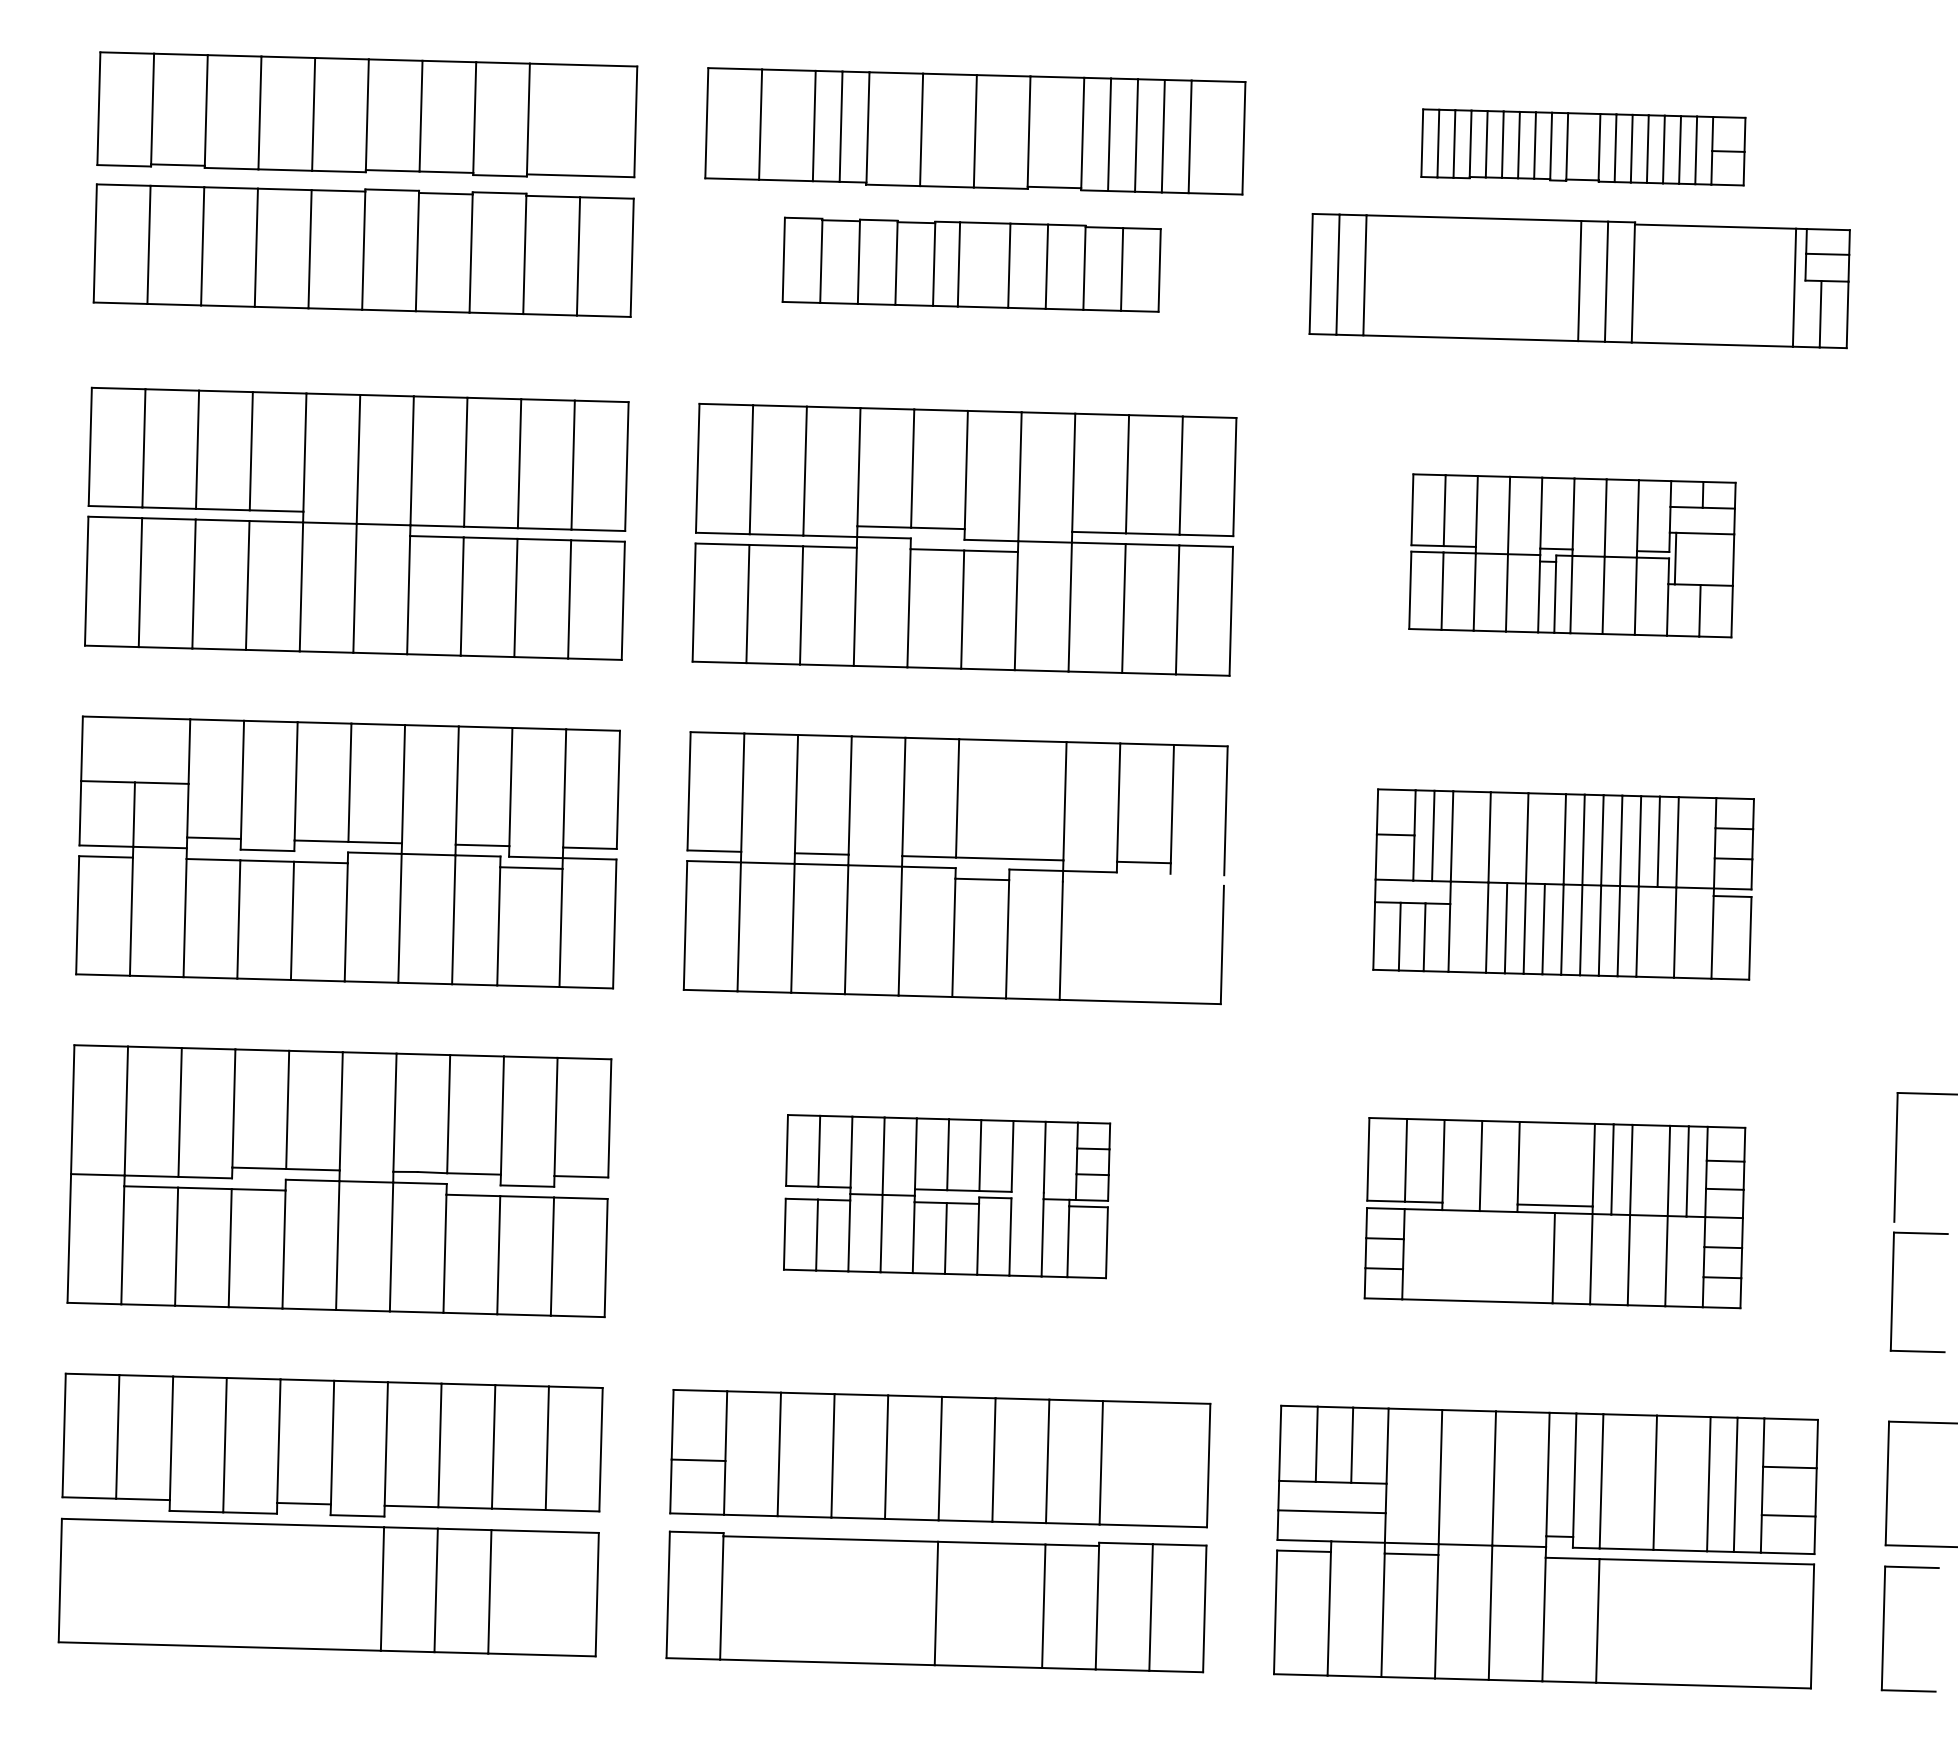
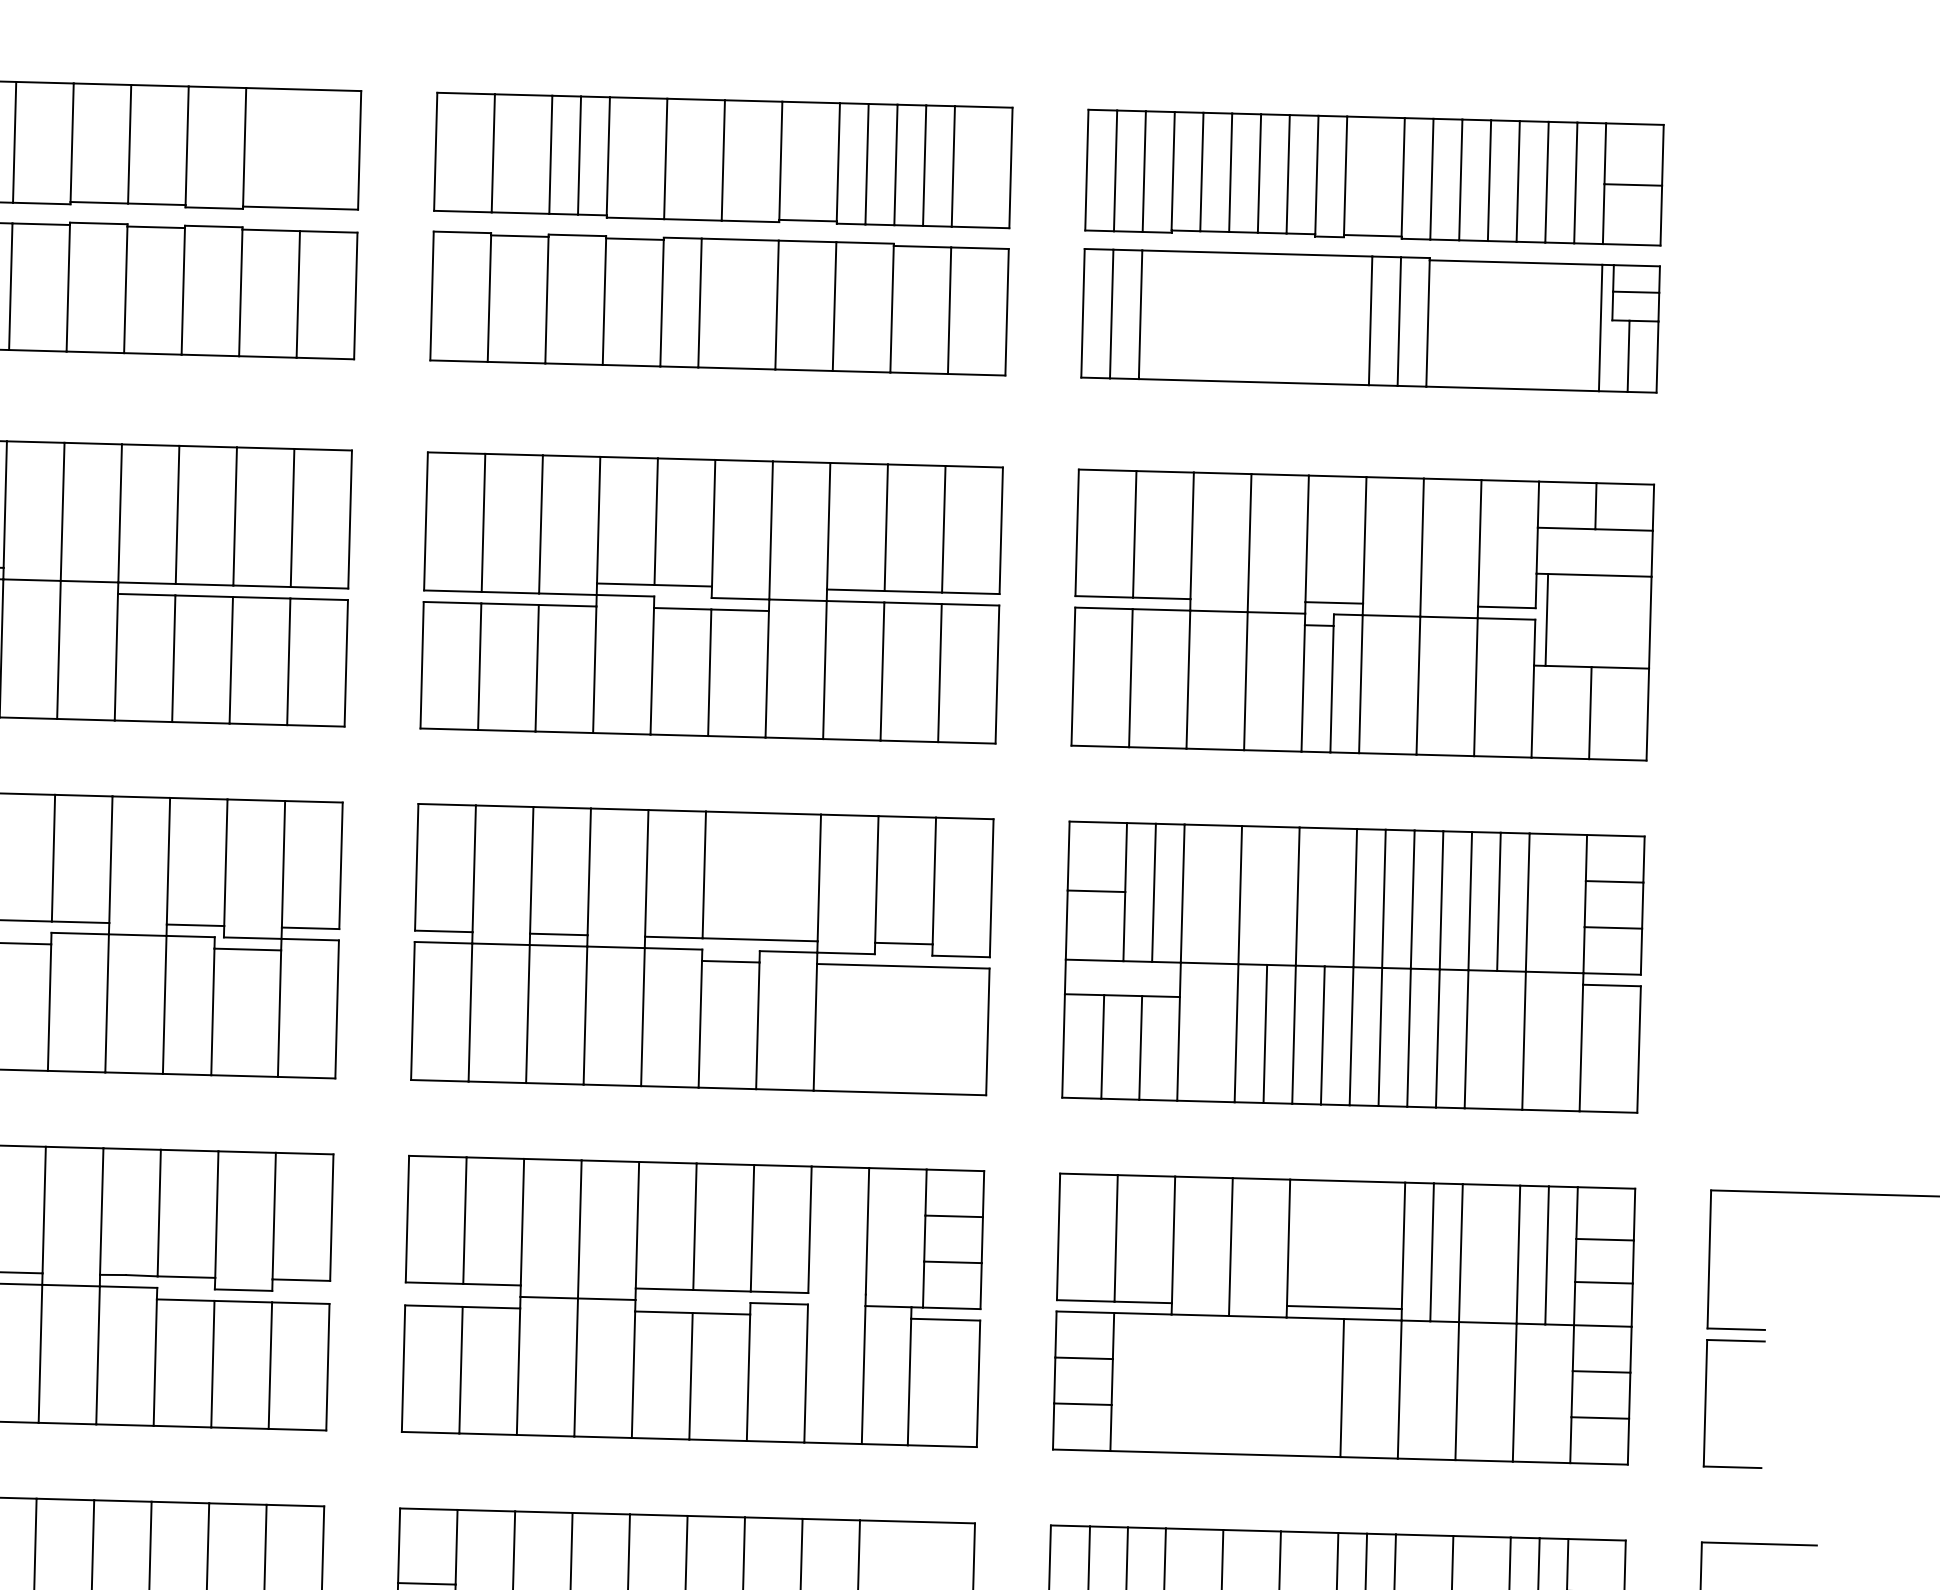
part: (1583, 147) -> (1374, 177), size x1.67
part: (971, 264) -> (719, 303), size x1.43
part: (1572, 555) -> (1362, 614), size x1.67
line: (1197, 874) -> (961, 956), added
line: (1142, 883) -> (902, 966), added
part: (1563, 884) -> (1353, 967), size x1.43
part: (946, 1196) -> (692, 1301), size x1.67
part: (1554, 1212) -> (1343, 1318), size x1.43
line: (1920, 1222) -> (1735, 1329), added

